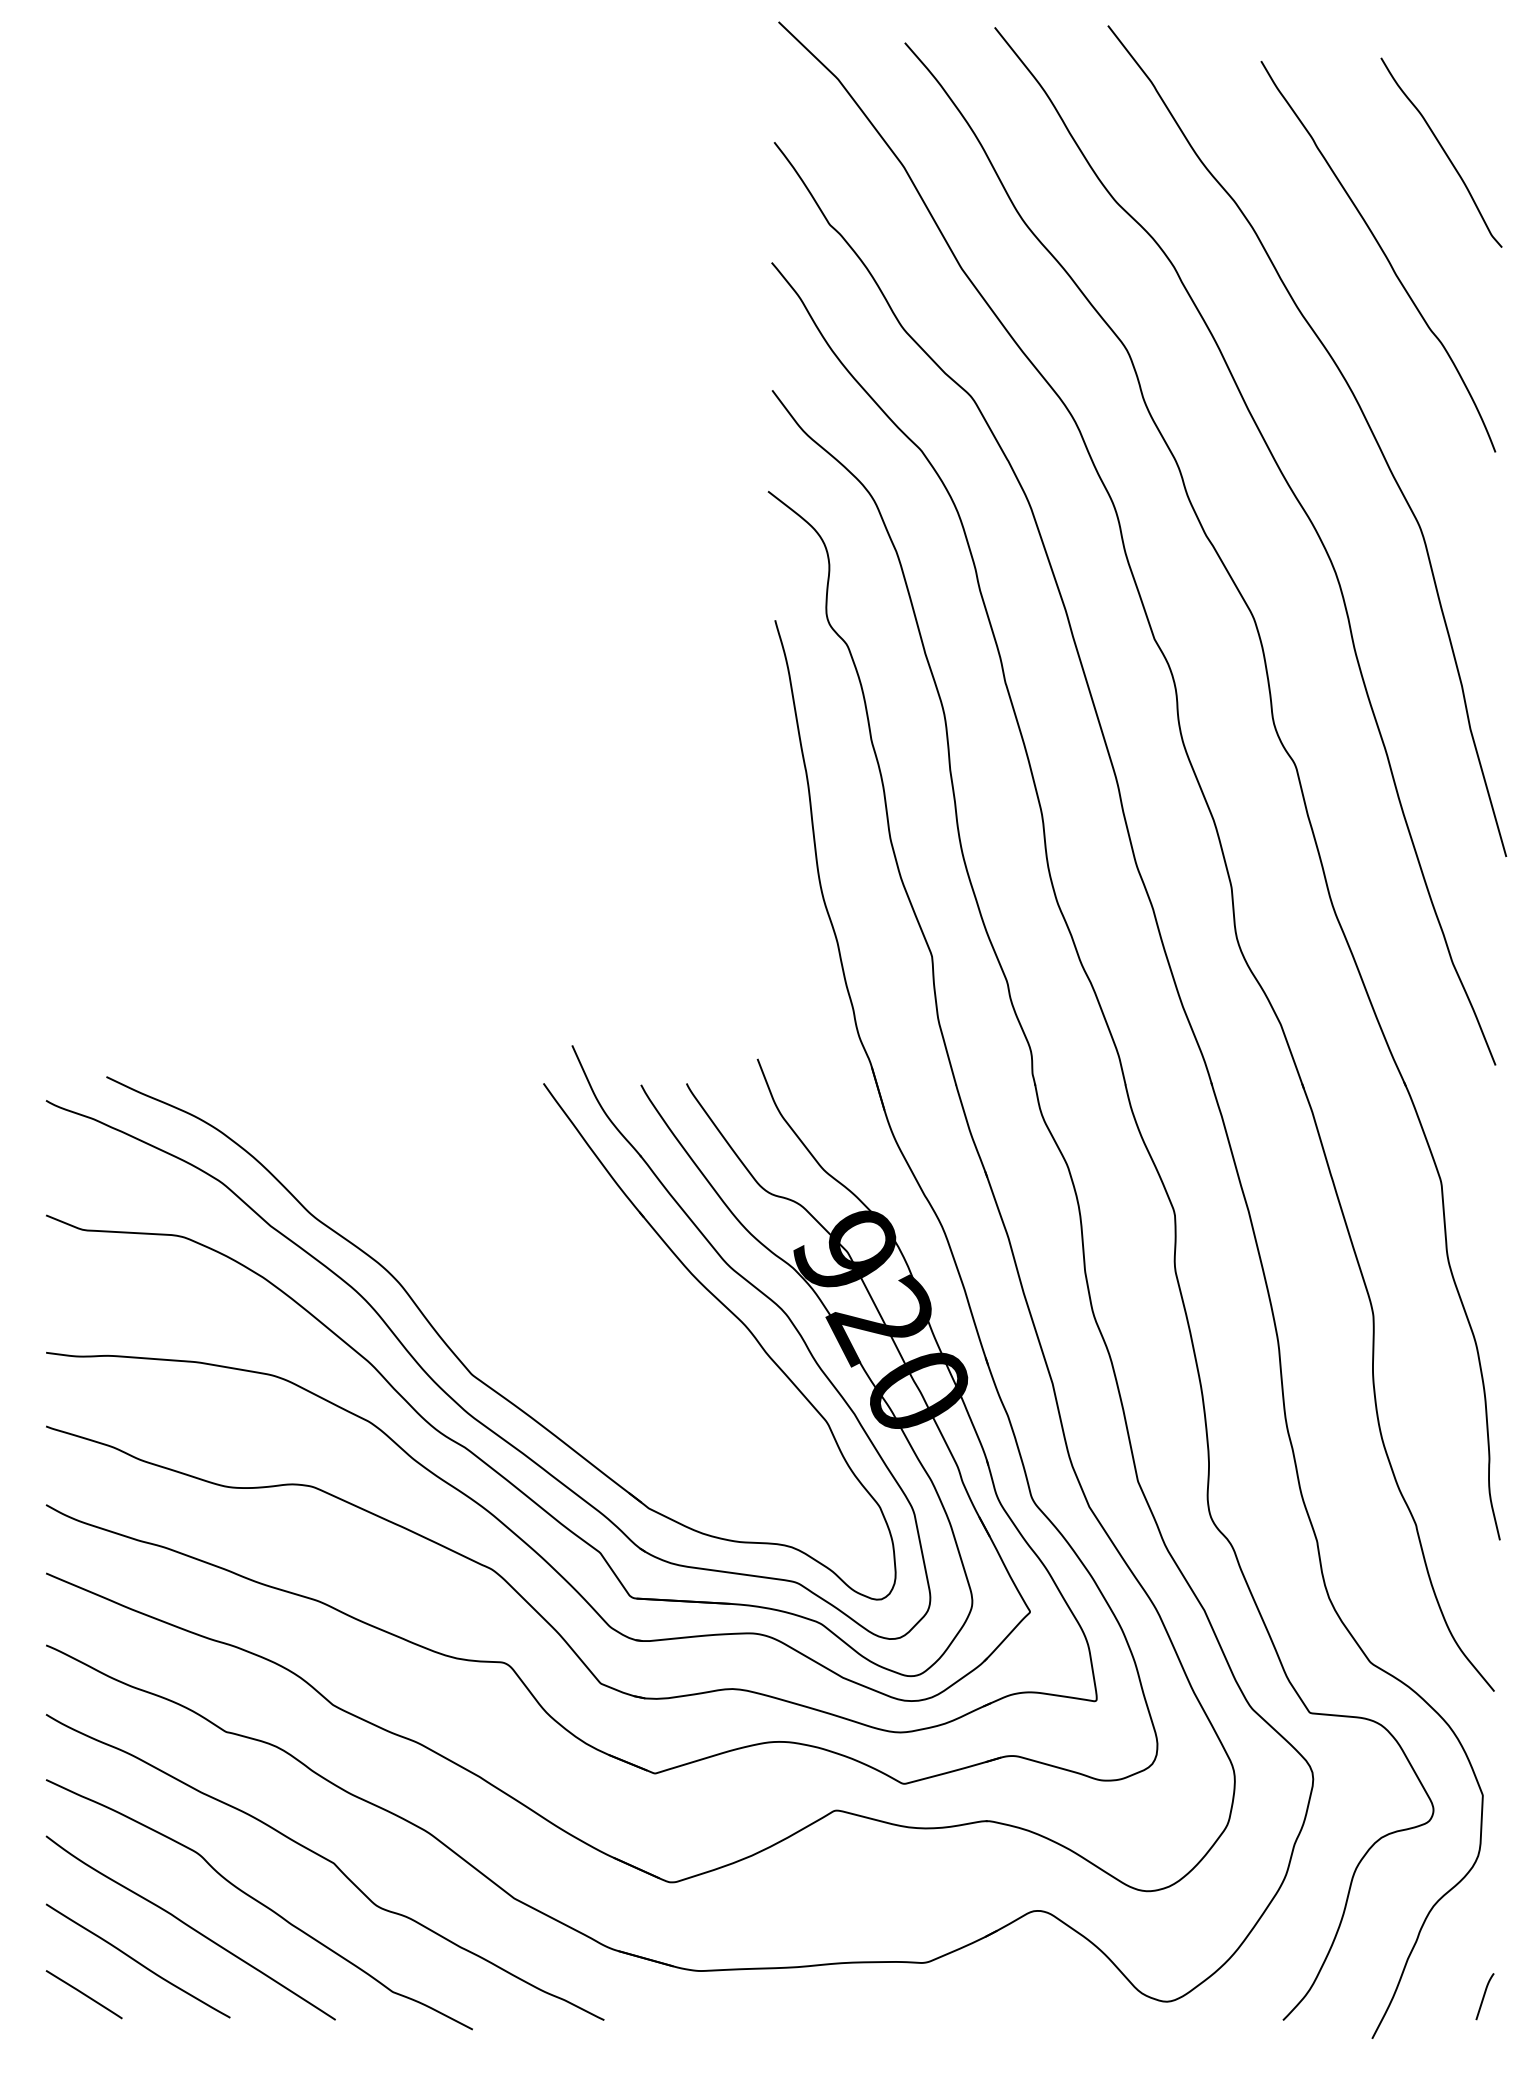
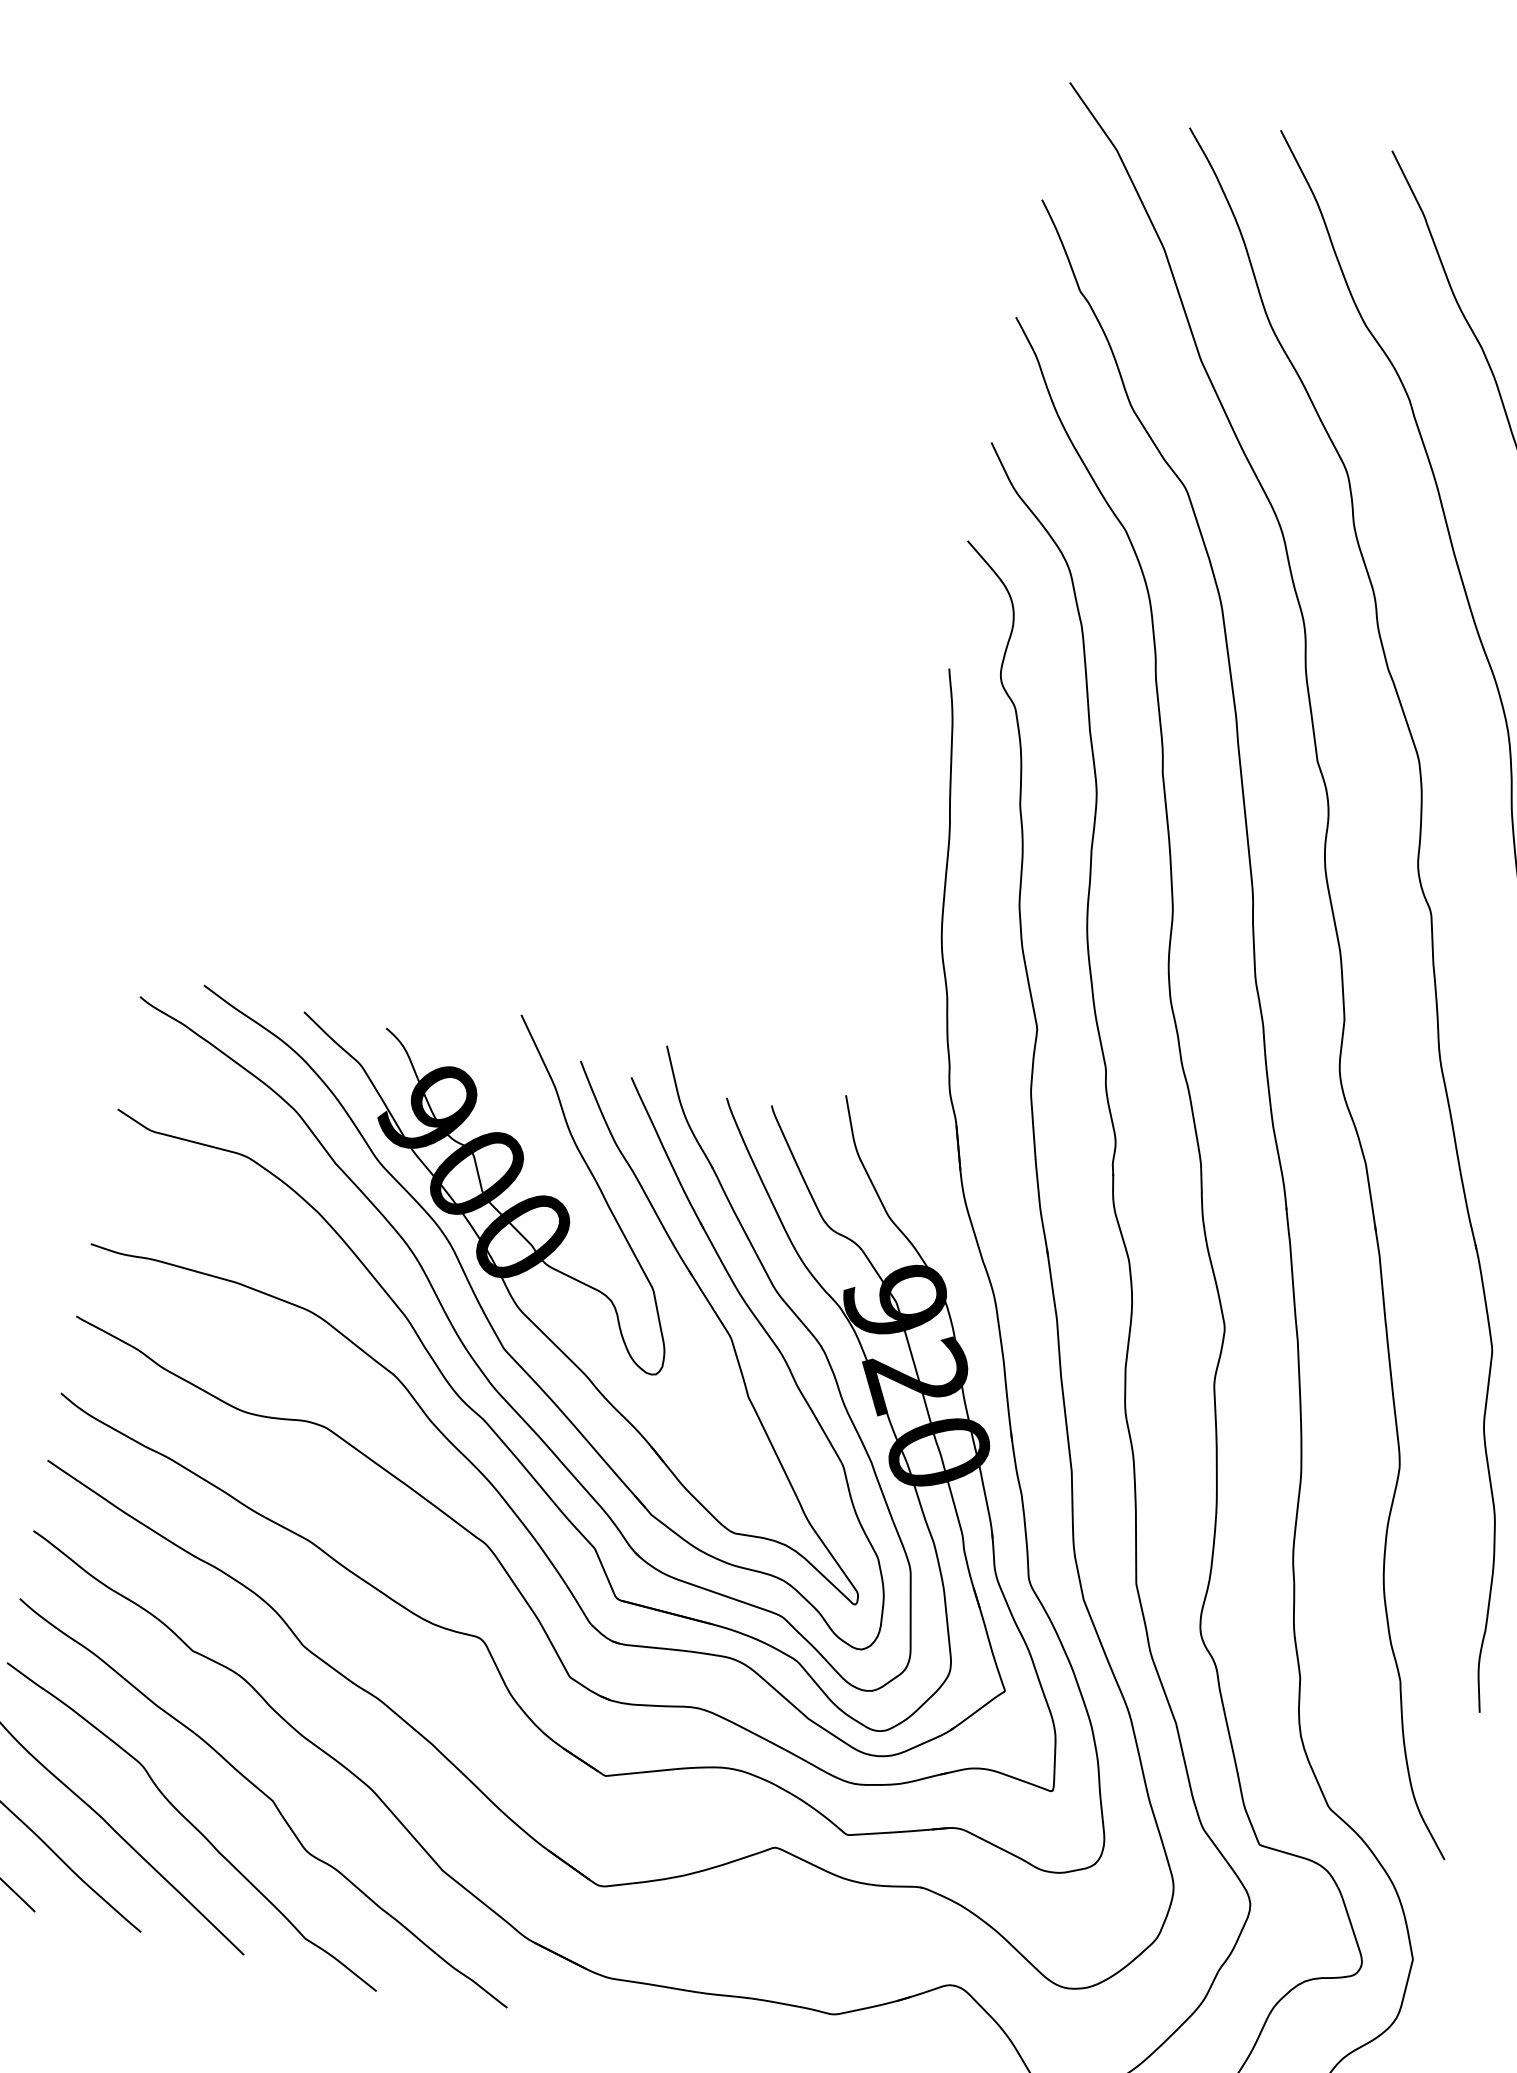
part: (538, 1300) -> (583, 1289), added

